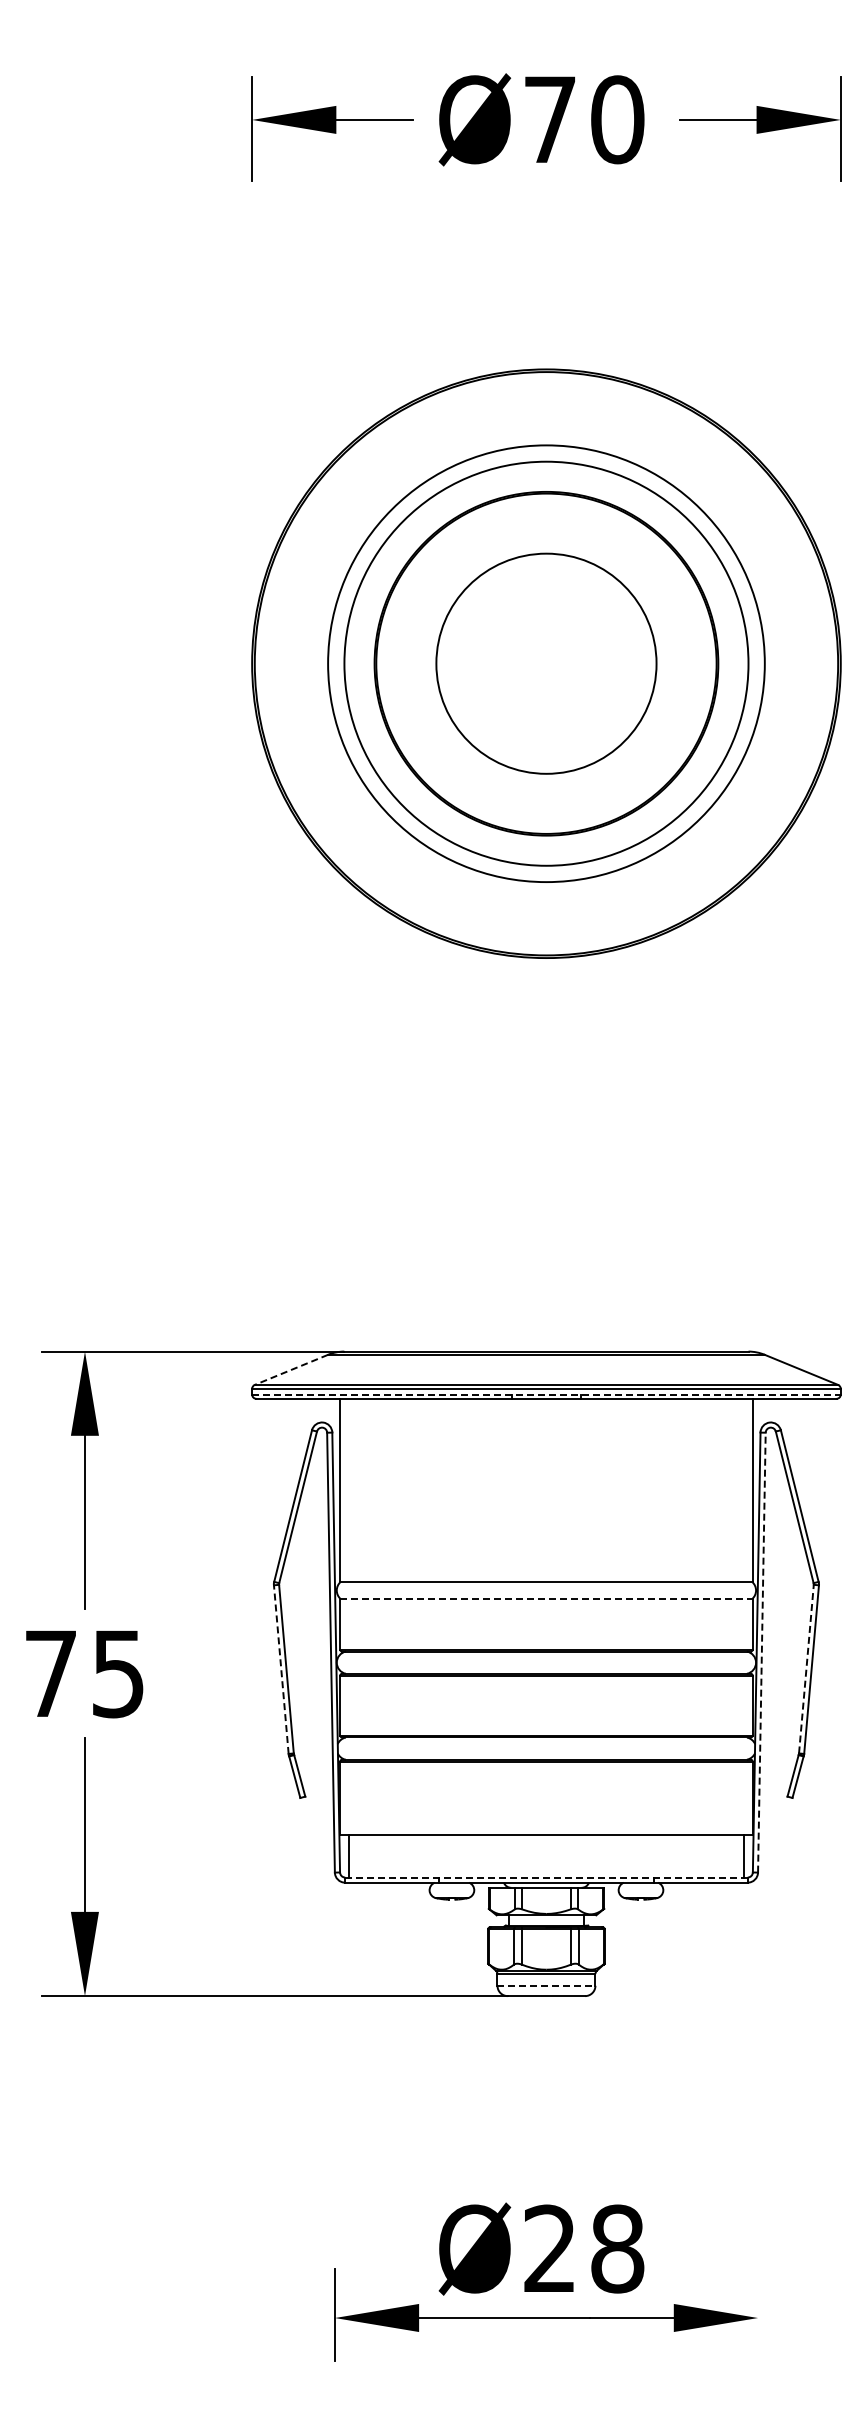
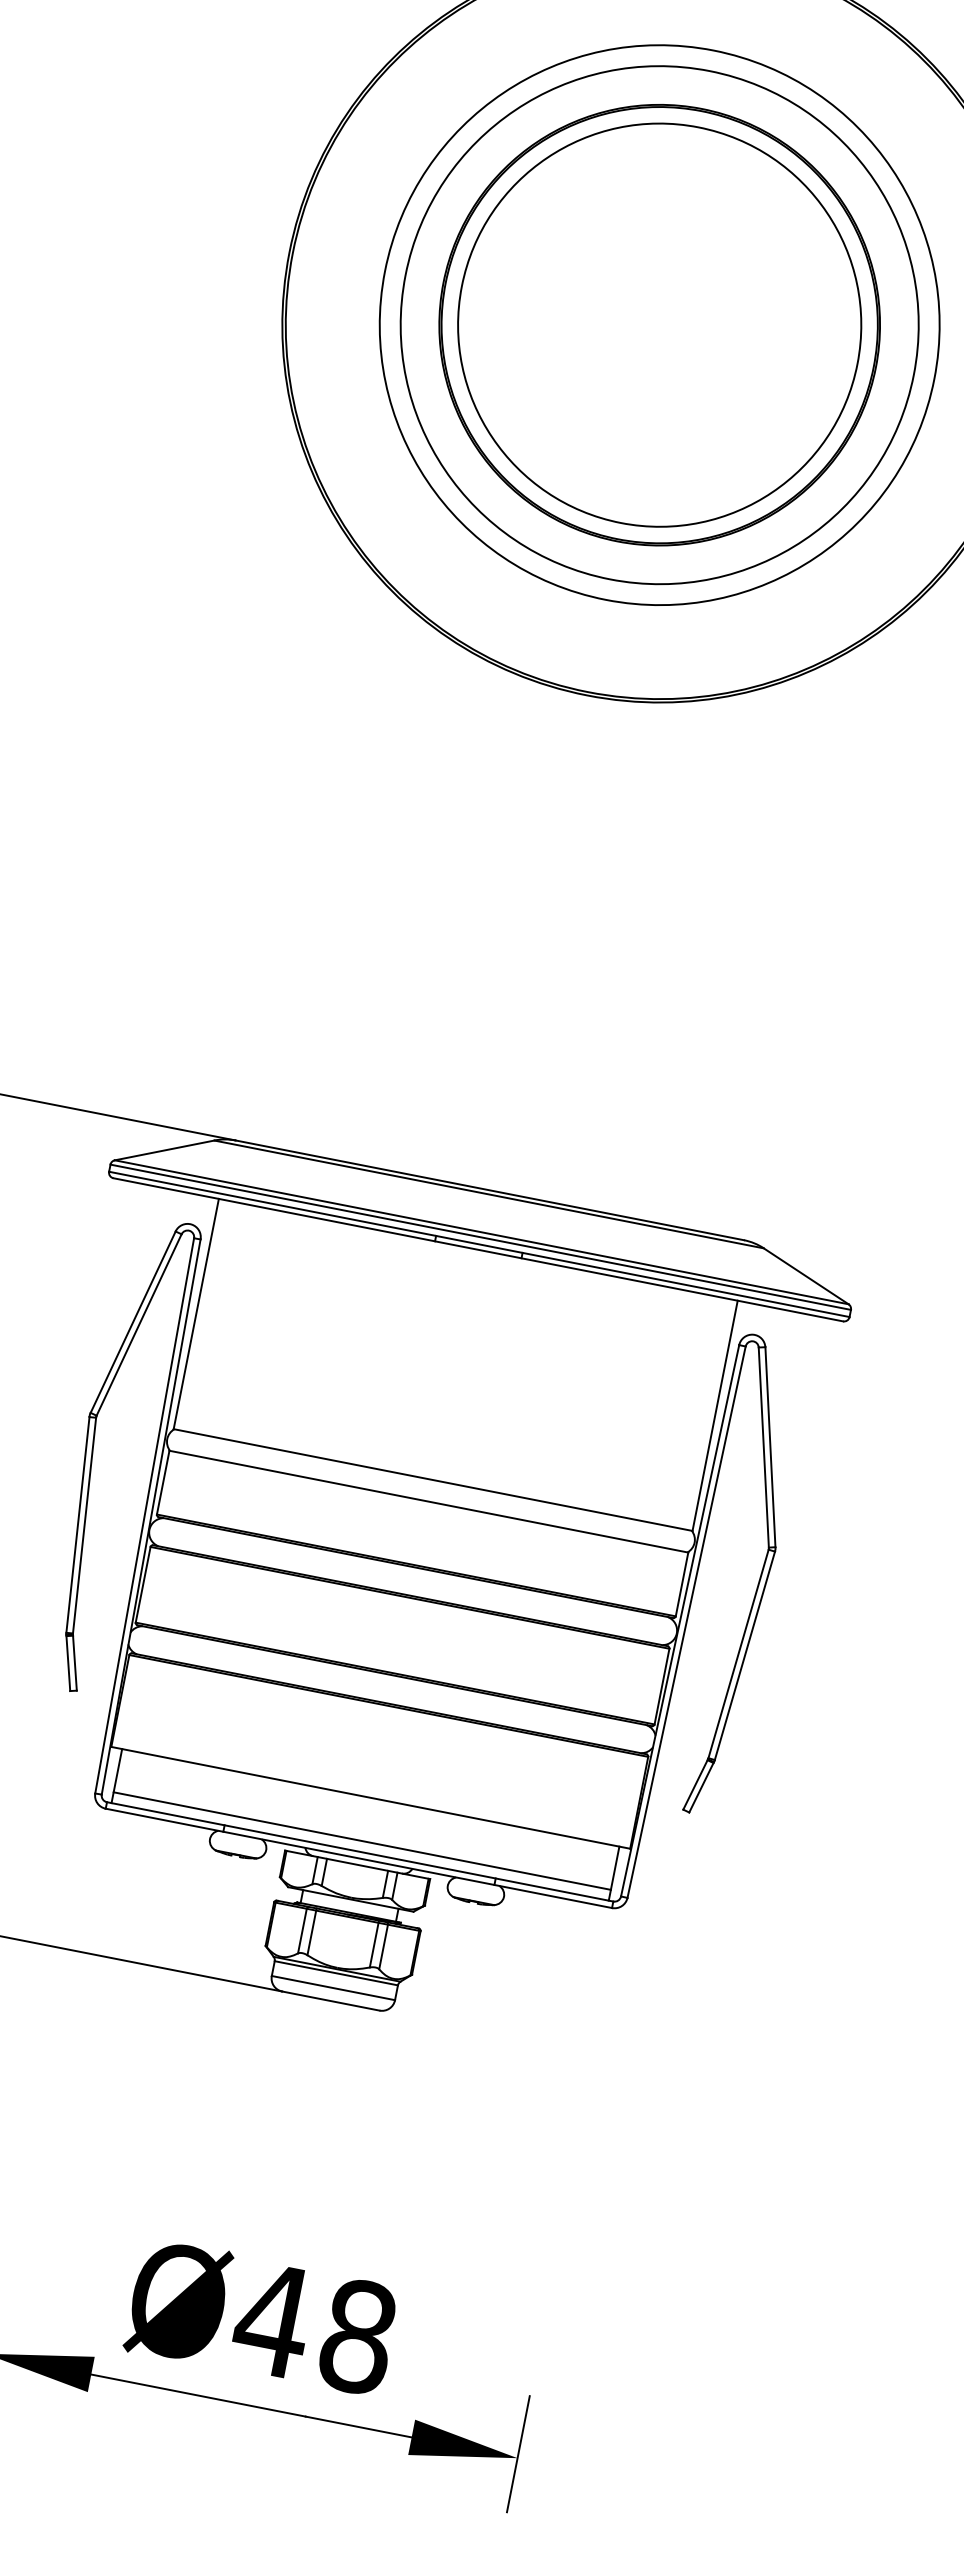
circle: (546, 663) -> (659, 324), size x1.43
line: (291, 1369) -> (164, 1149), dashed -> solid
line: (546, 1394) -> (479, 1244), dashed -> solid
line: (546, 1599) -> (428, 1502), dashed -> solid
line: (761, 1652) -> (686, 1621), dashed -> solid
line: (281, 1669) -> (78, 1524), dashed -> solid
line: (806, 1669) -> (738, 1654), dashed -> solid
line: (546, 1868) -> (362, 1840), added
line: (546, 1877) -> (360, 1851), dashed -> solid
line: (546, 1985) -> (333, 1987), dashed -> solid
text: (549, 2247) -> (272, 2318), Ø28 -> Ø48
line: (758, 2314) -> (519, 2453), added

